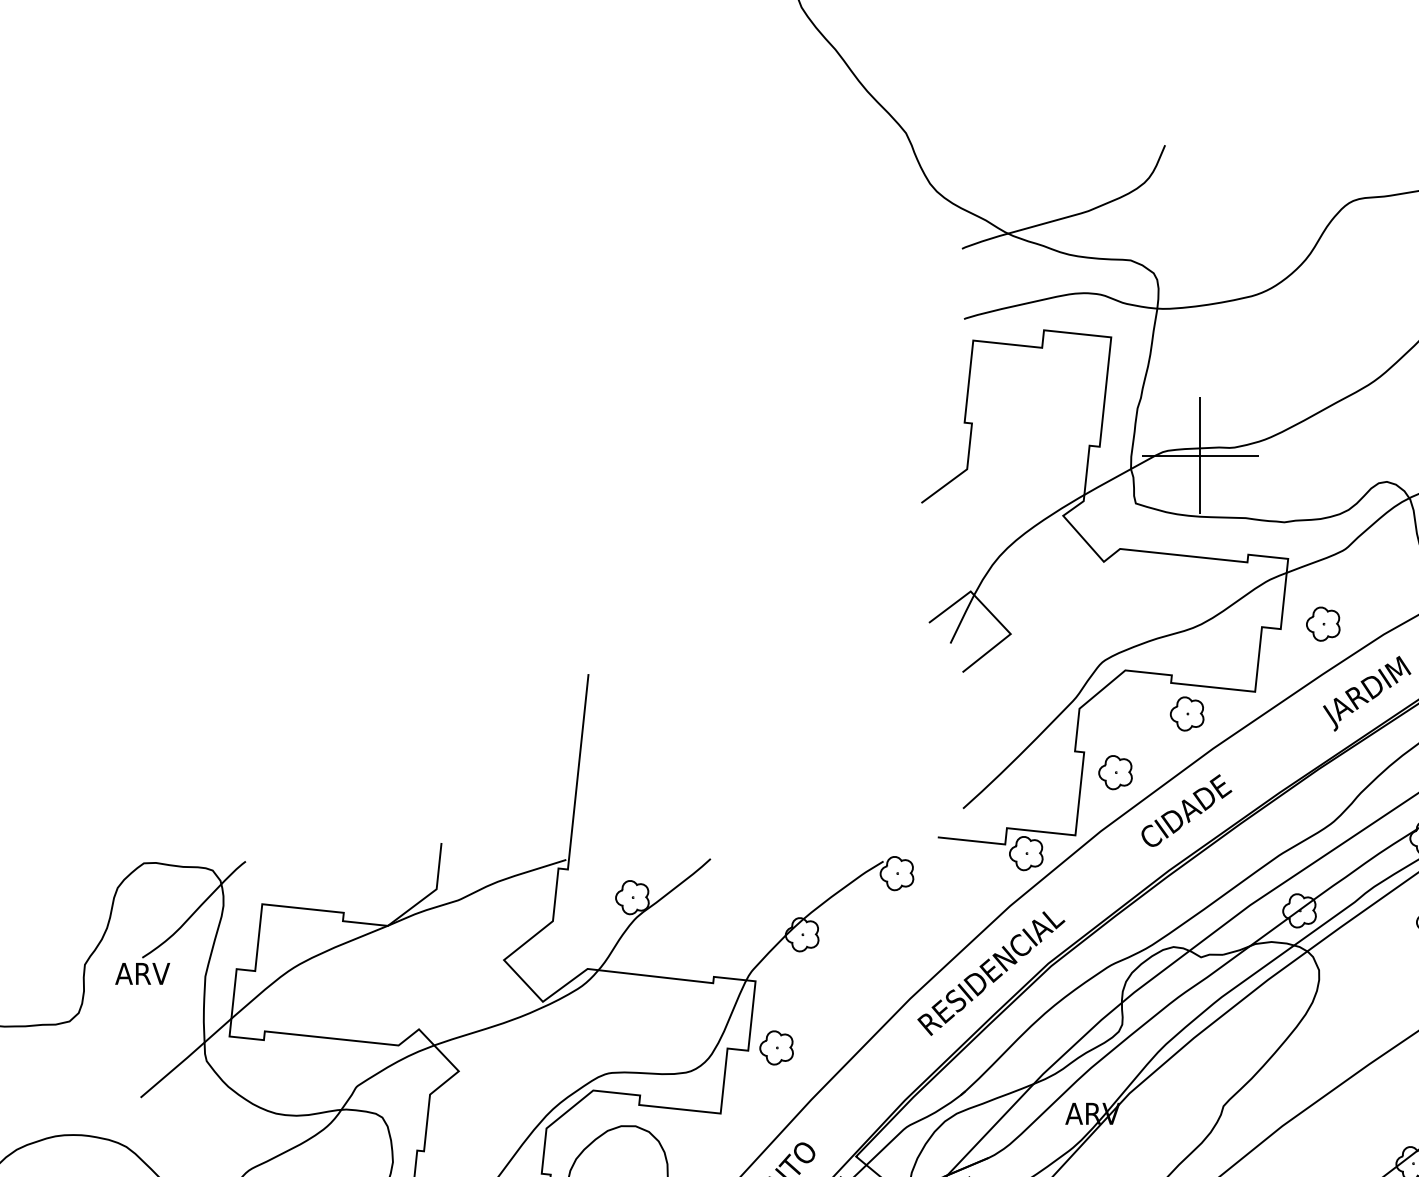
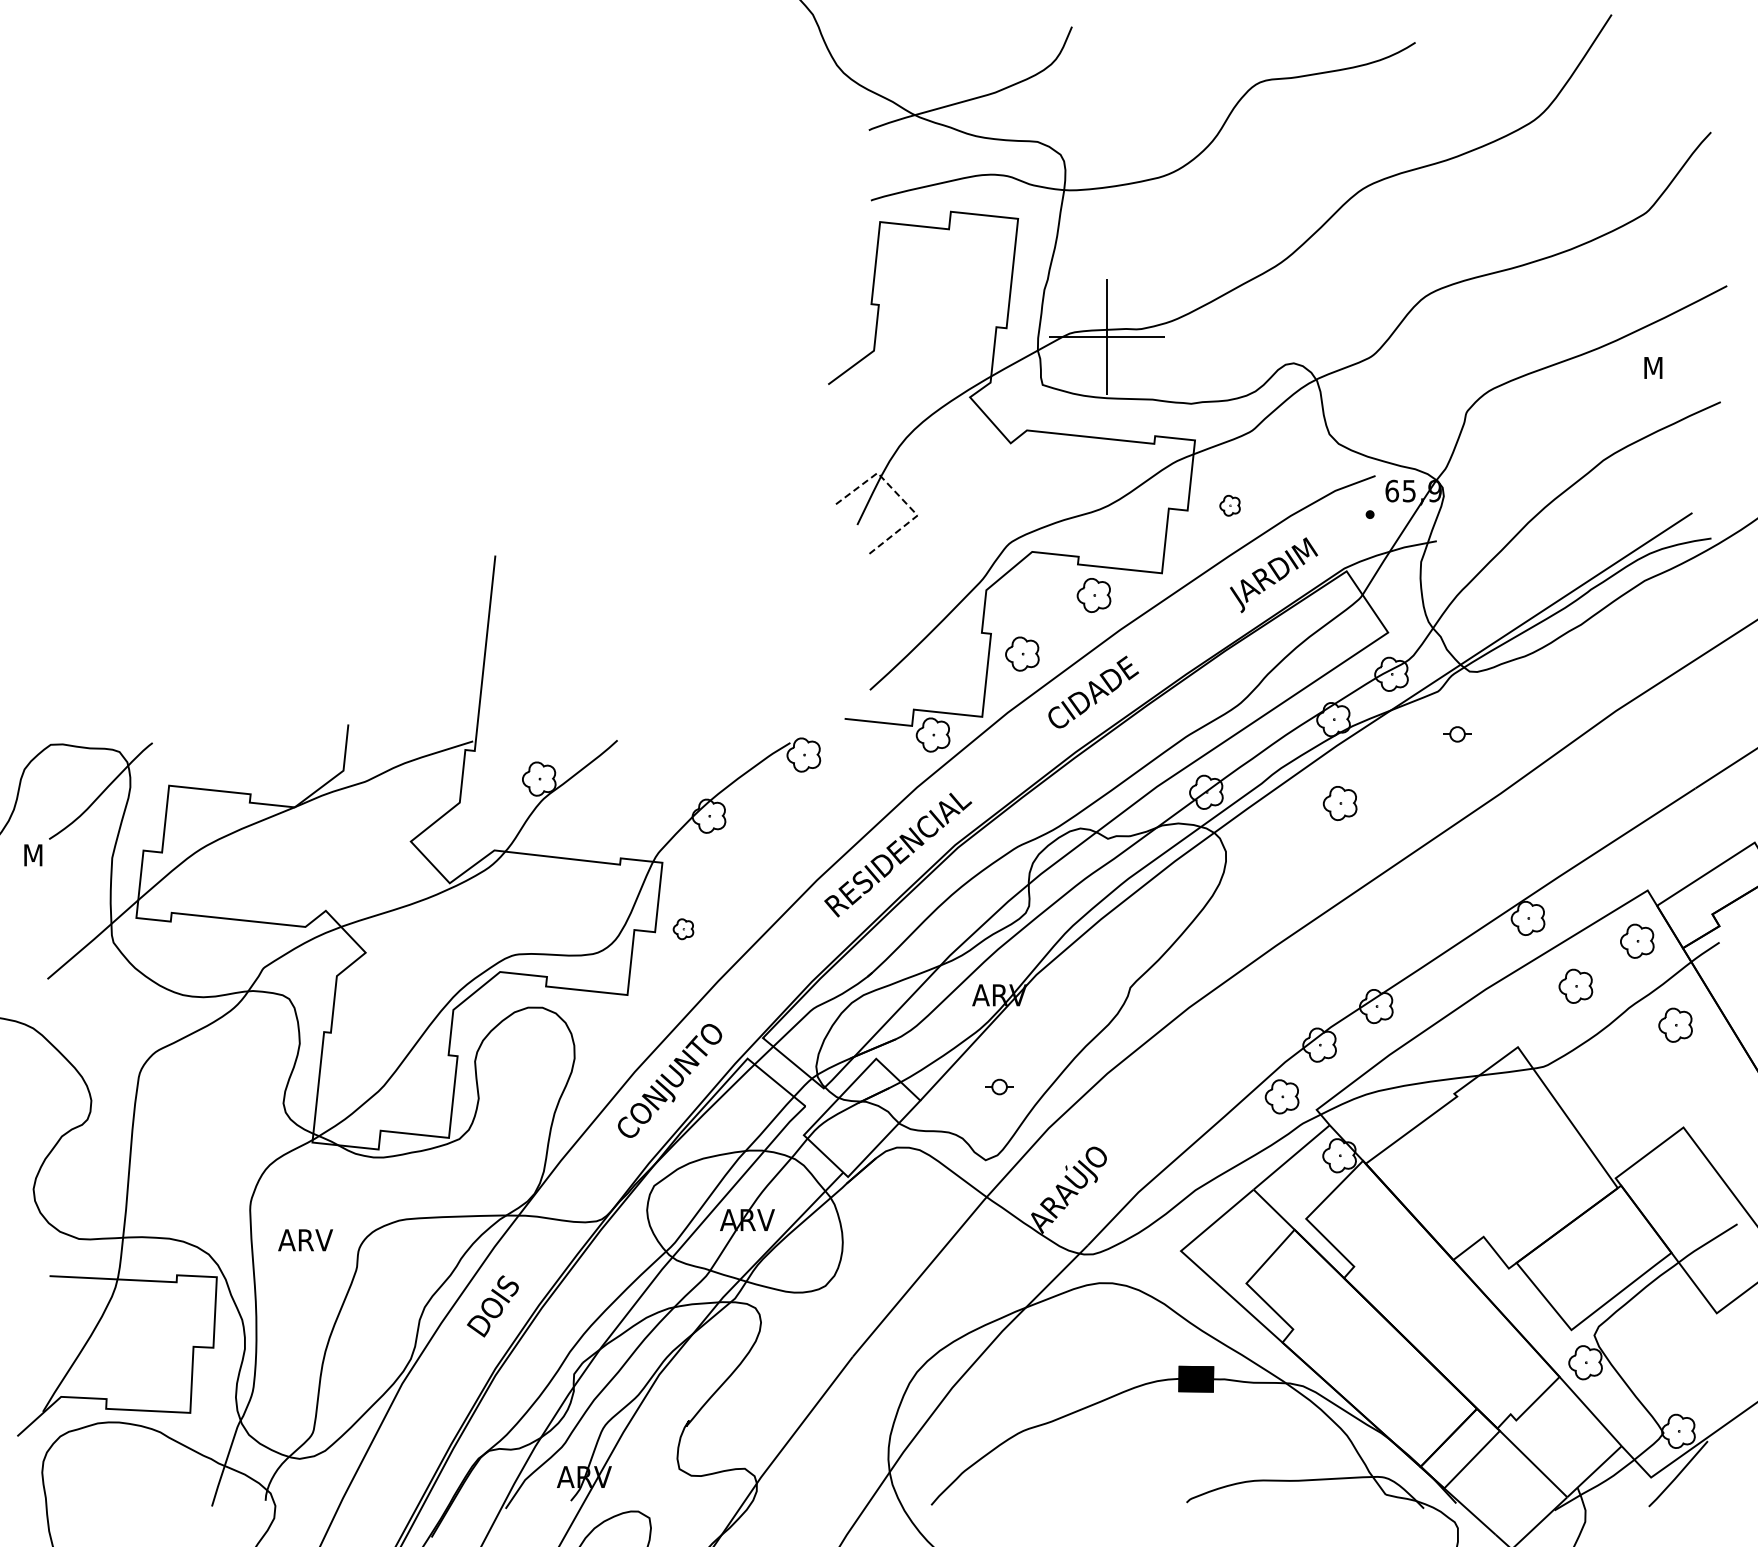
line: (993, 616) -> (900, 497), solid -> dashed
part: (1322, 624) -> (1229, 505), size x0.6
text: (142, 974) -> (49, 855), ARV -> M
part: (776, 1047) -> (683, 928), size x0.6

